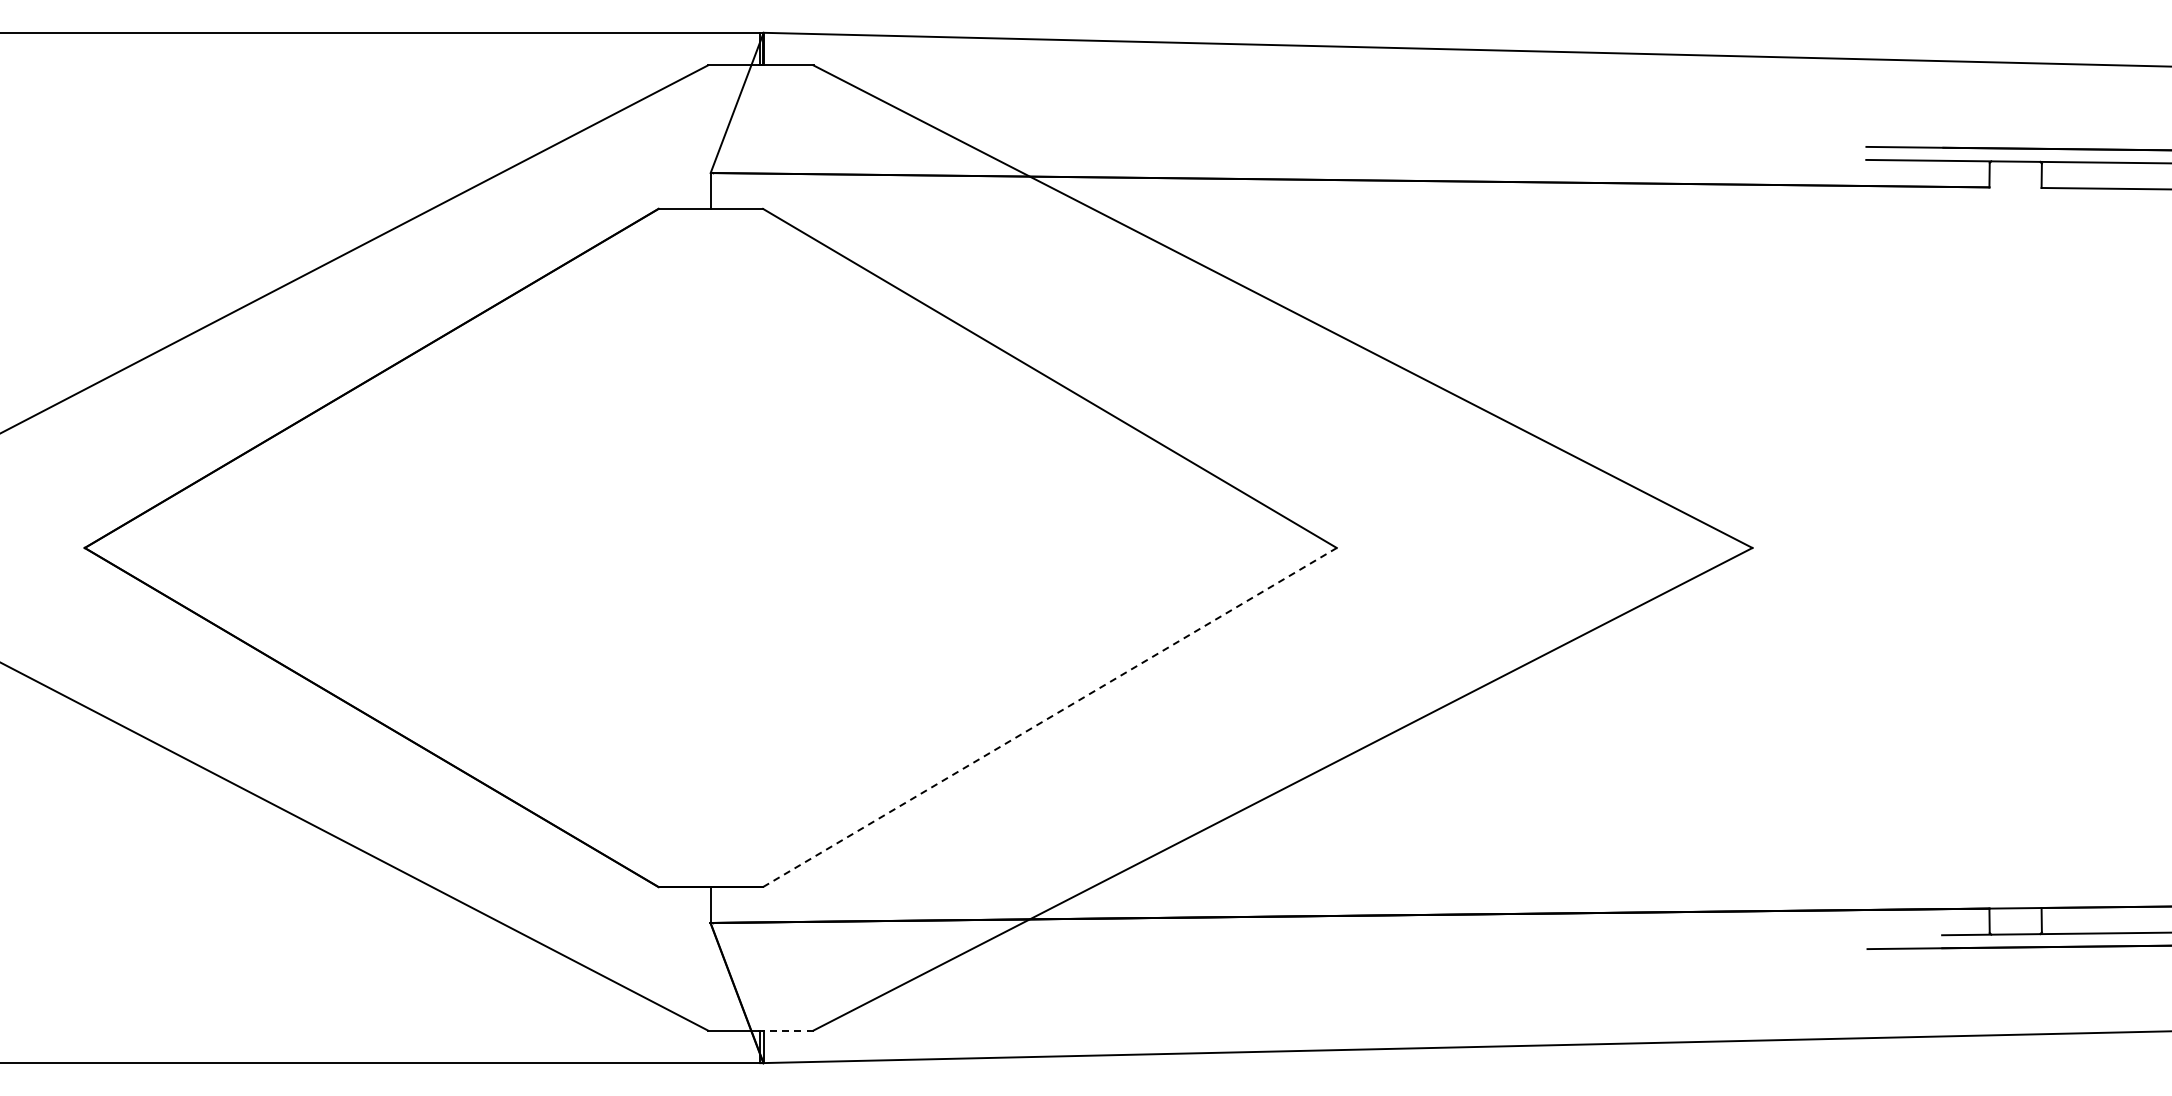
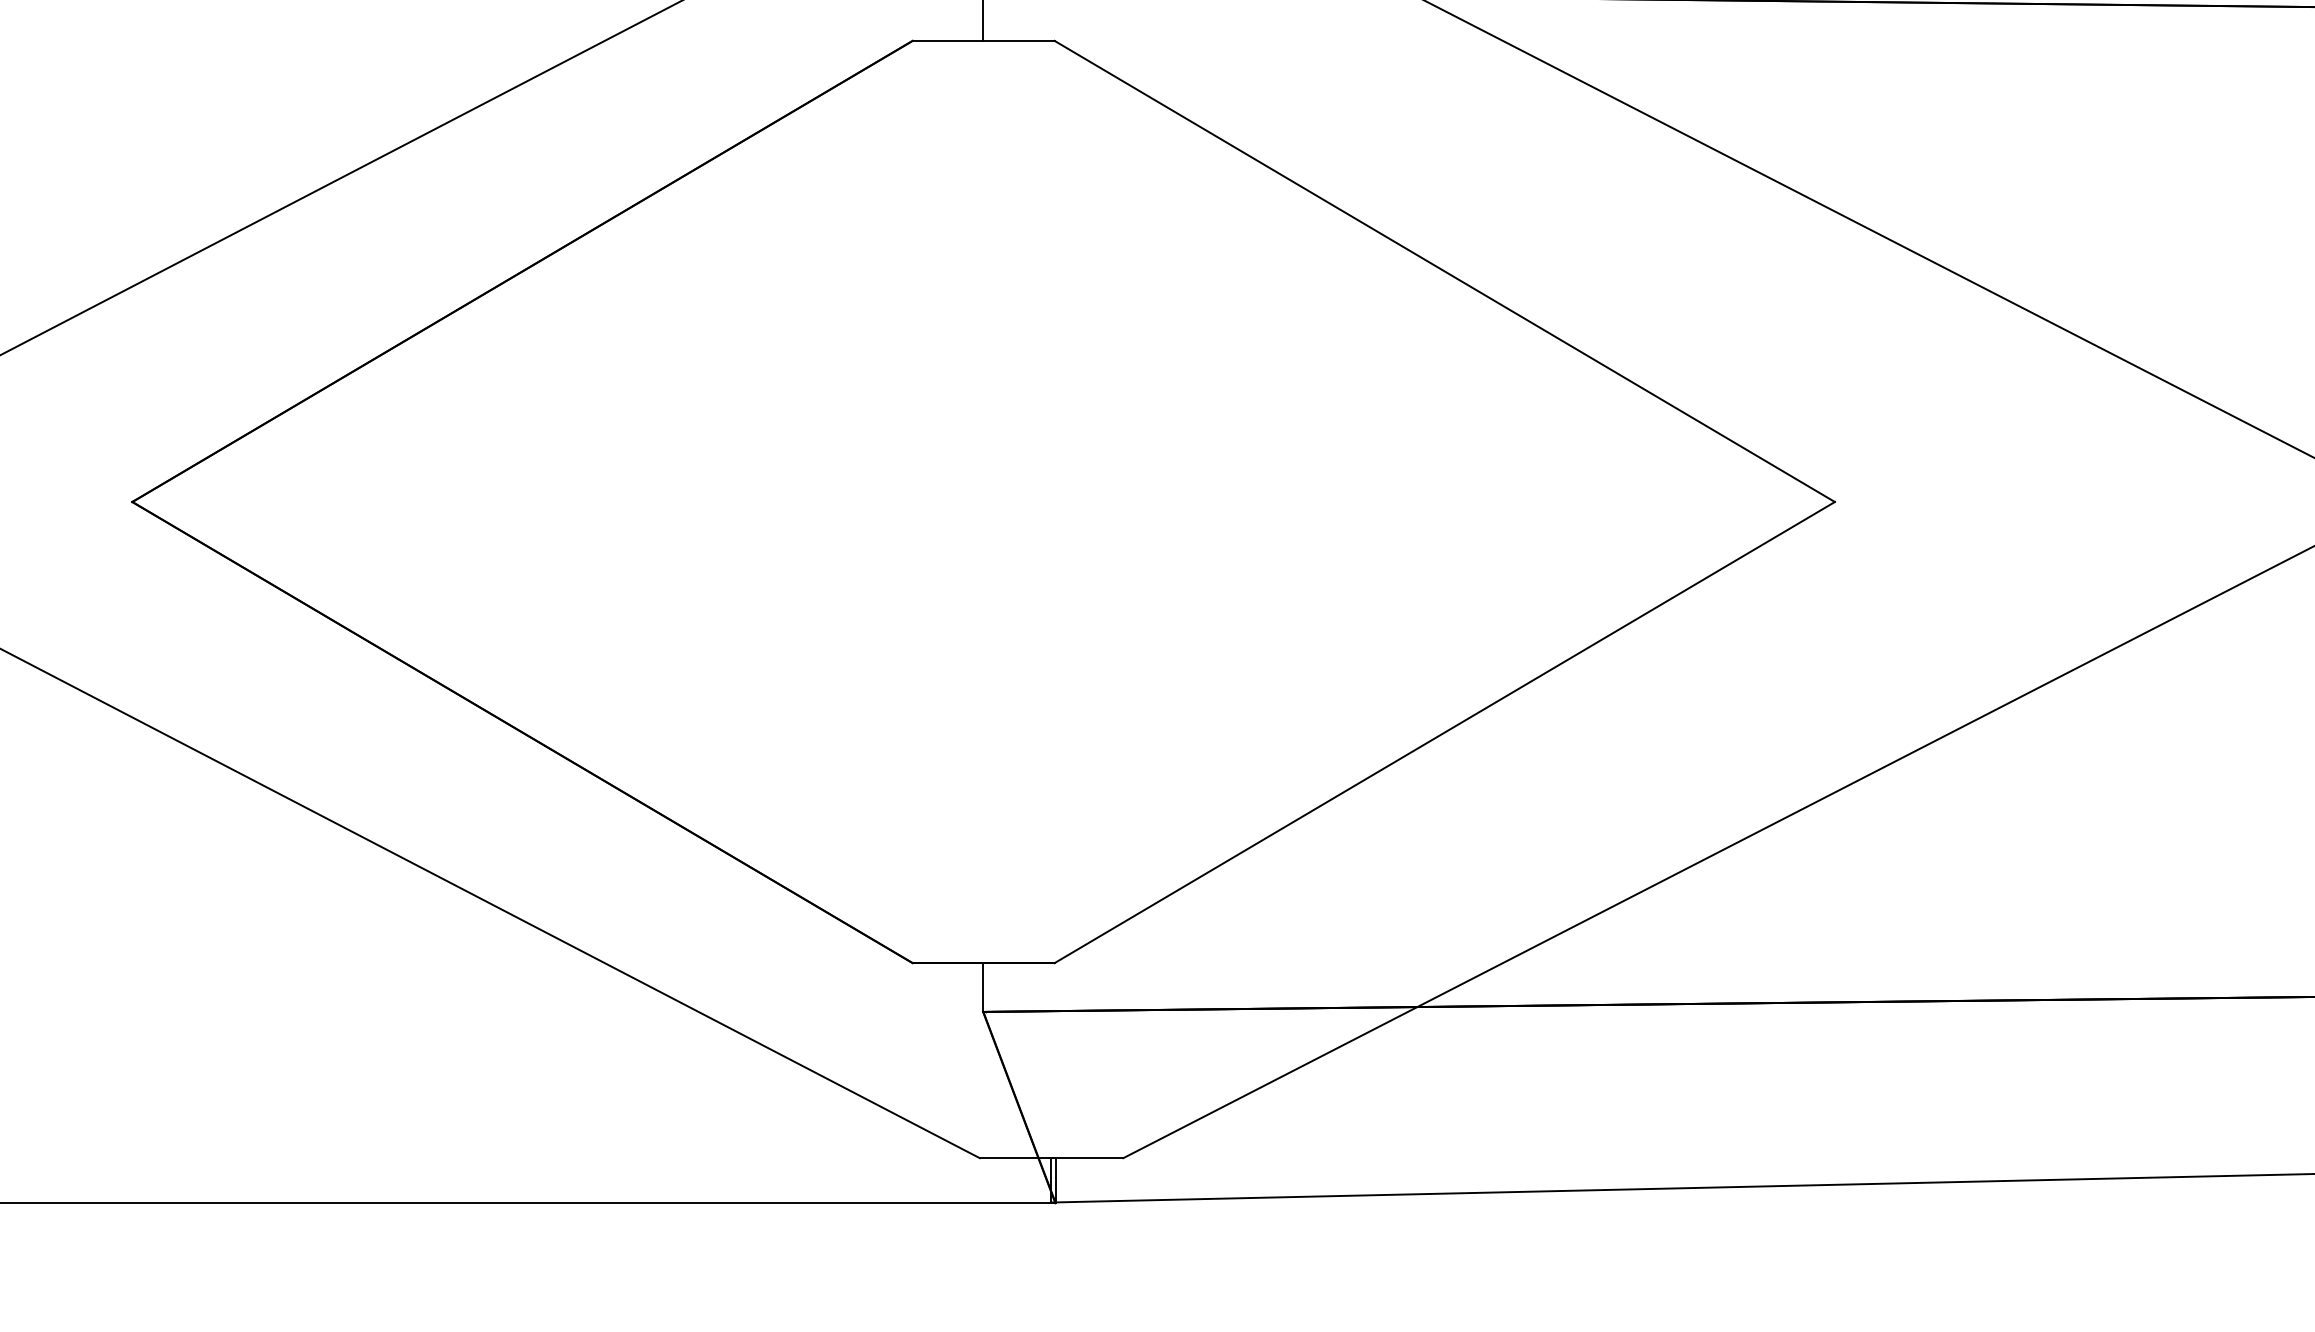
line: (1050, 717) -> (1445, 732), dashed -> solid
line: (787, 1030) -> (1087, 1158), dashed -> solid

